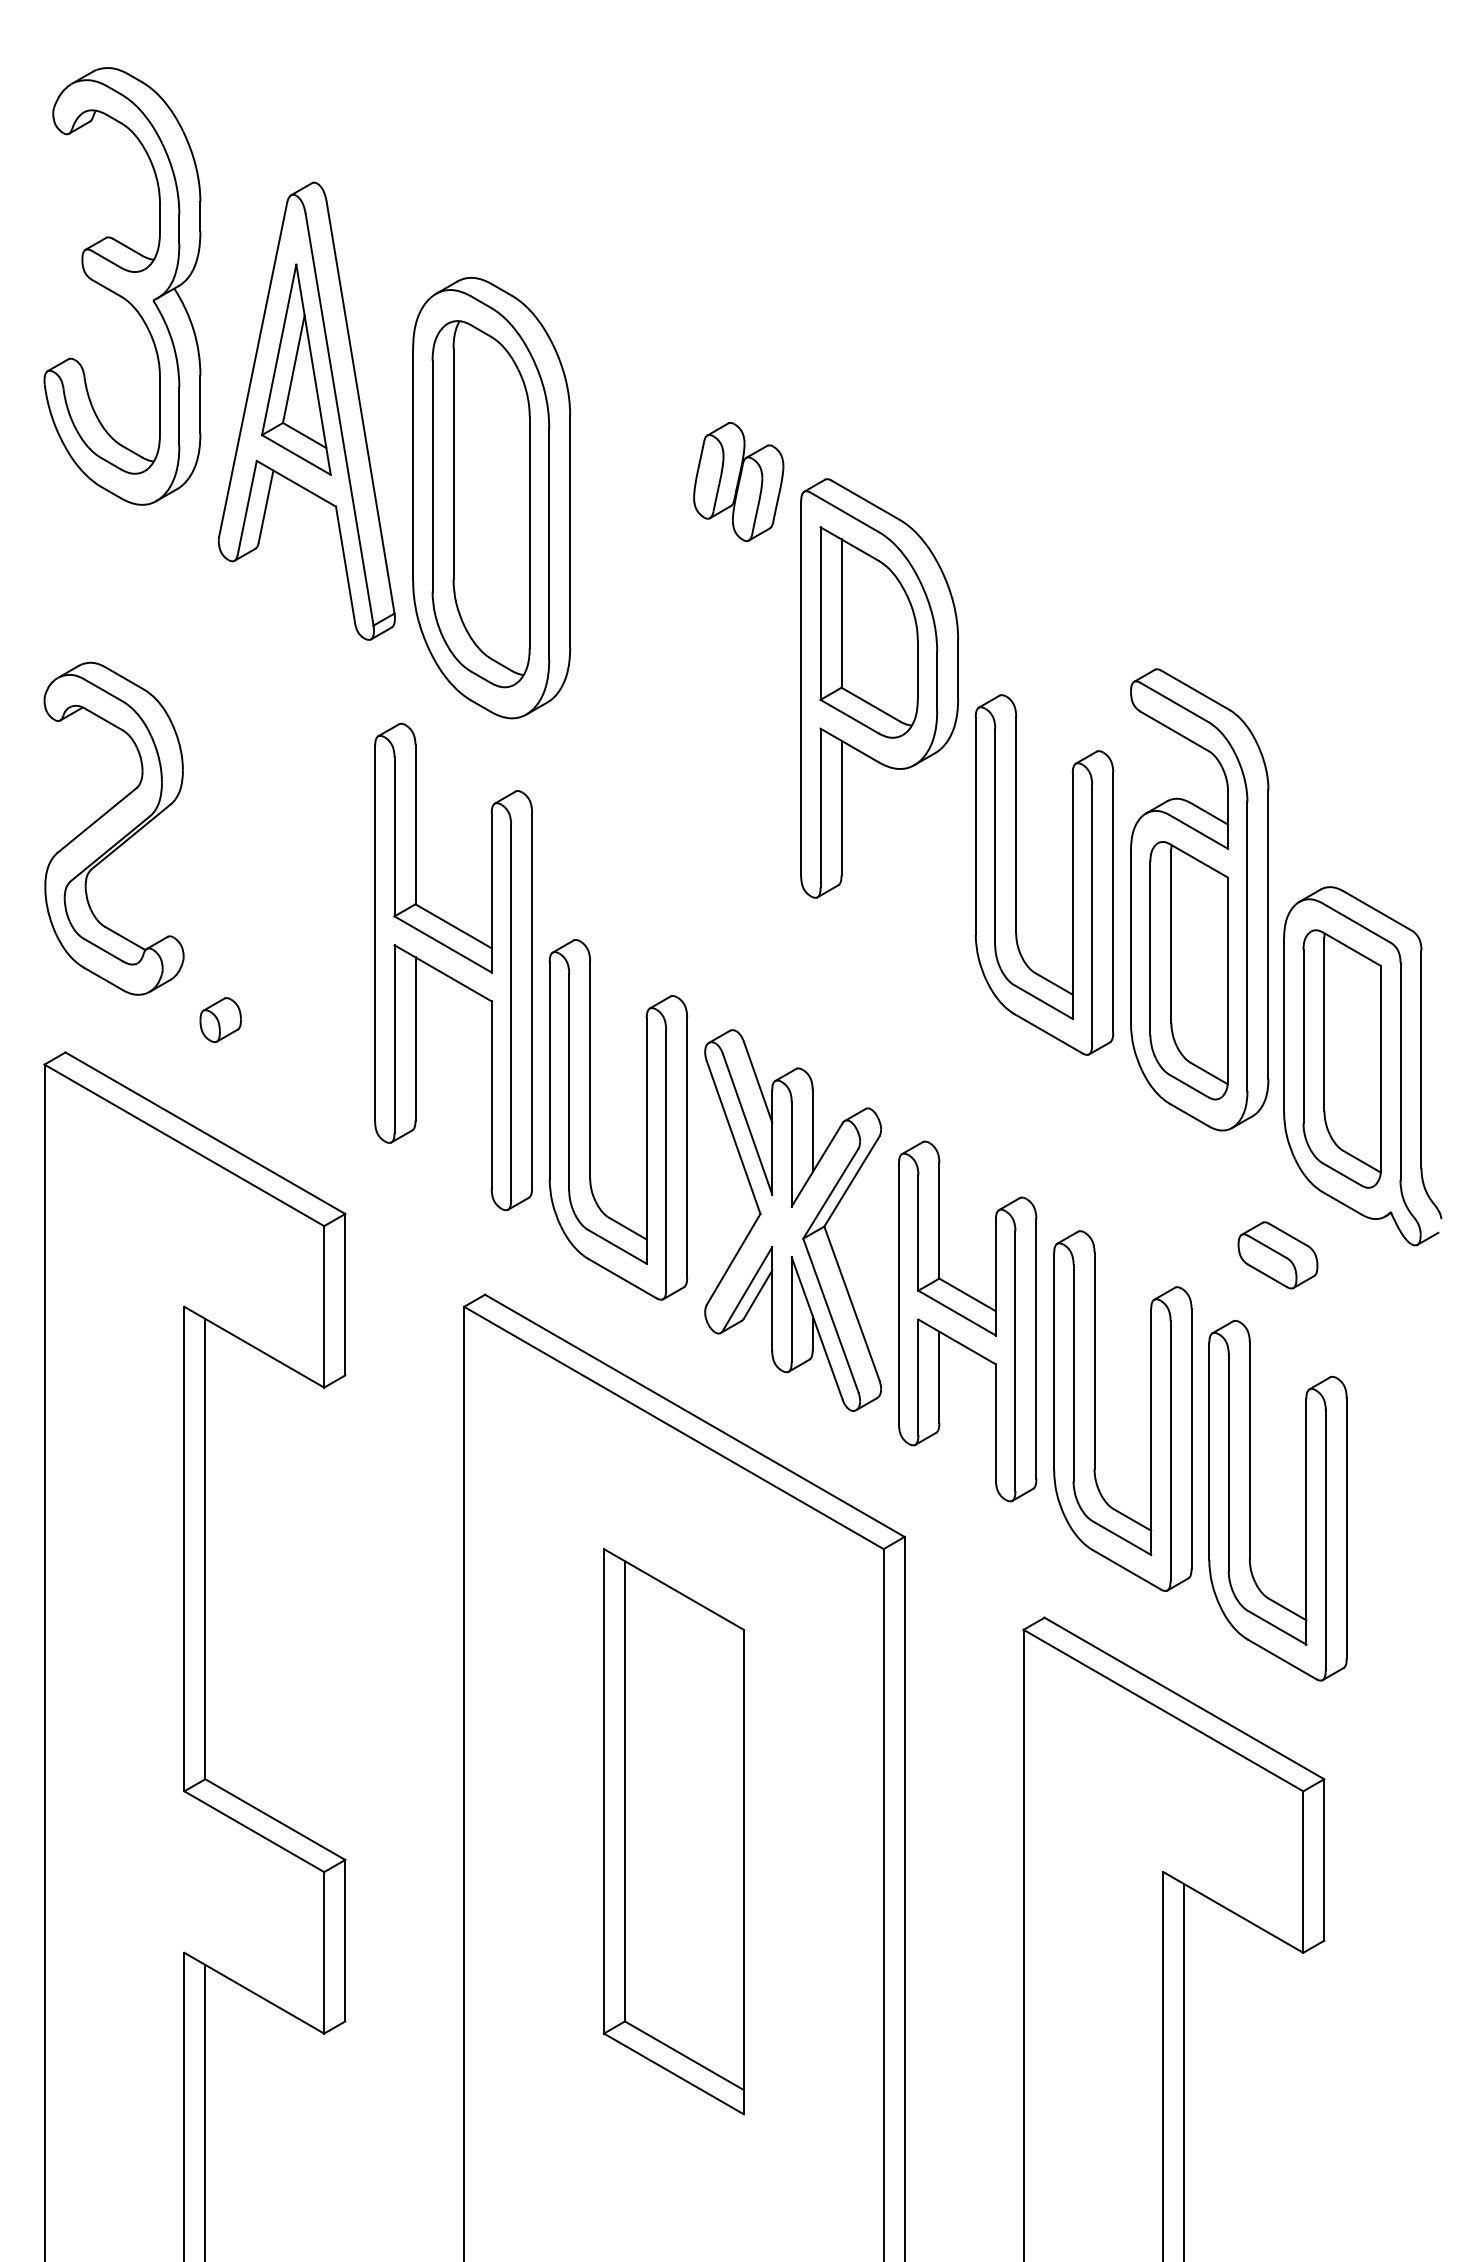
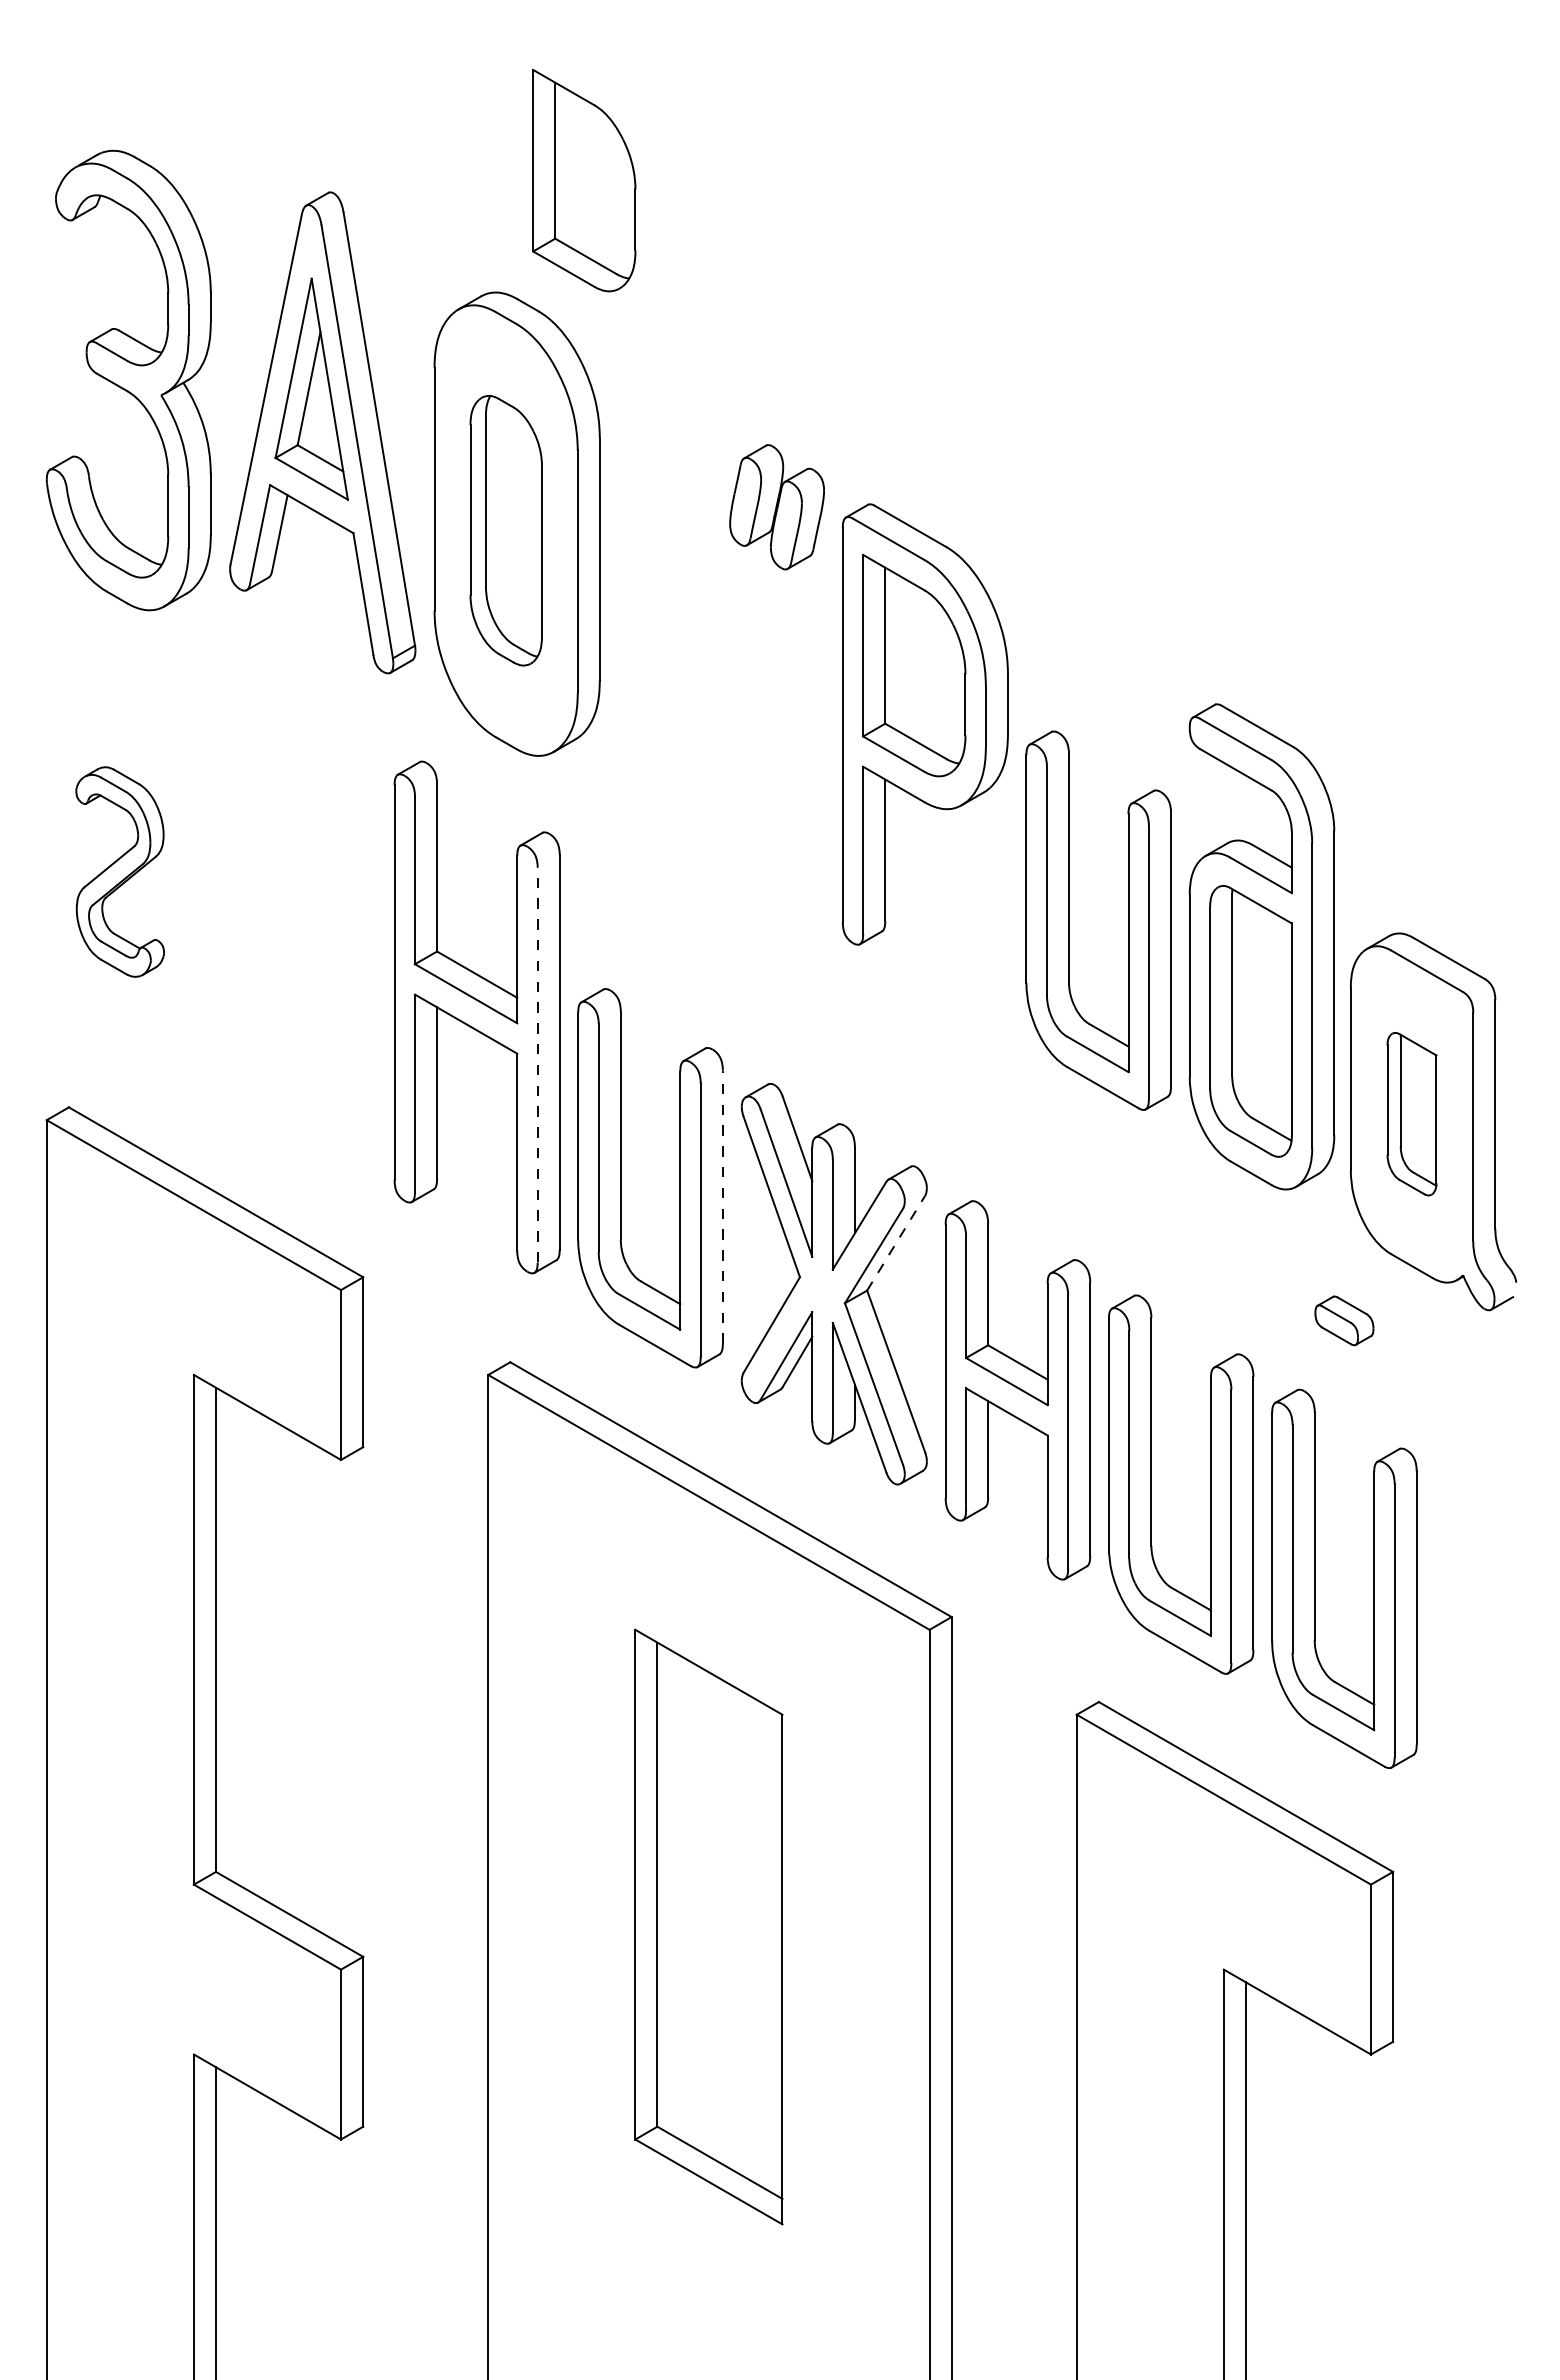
part: (555, 171) -> (584, 180), added
part: (122, 286) -> (128, 380), moved
part: (481, 504) -> (506, 530), size x0.7
part: (114, 828) -> (120, 871), size x0.6
line: (510, 1011) -> (537, 1064), solid -> dashed
part: (221, 1020) -> (232, 1073), removed
part: (1341, 1058) -> (1411, 1113), size x0.6
line: (686, 1147) -> (722, 1207), solid -> dashed
line: (852, 1180) -> (896, 1242), solid -> dashed
part: (1278, 1255) -> (1344, 1320), size x0.7

